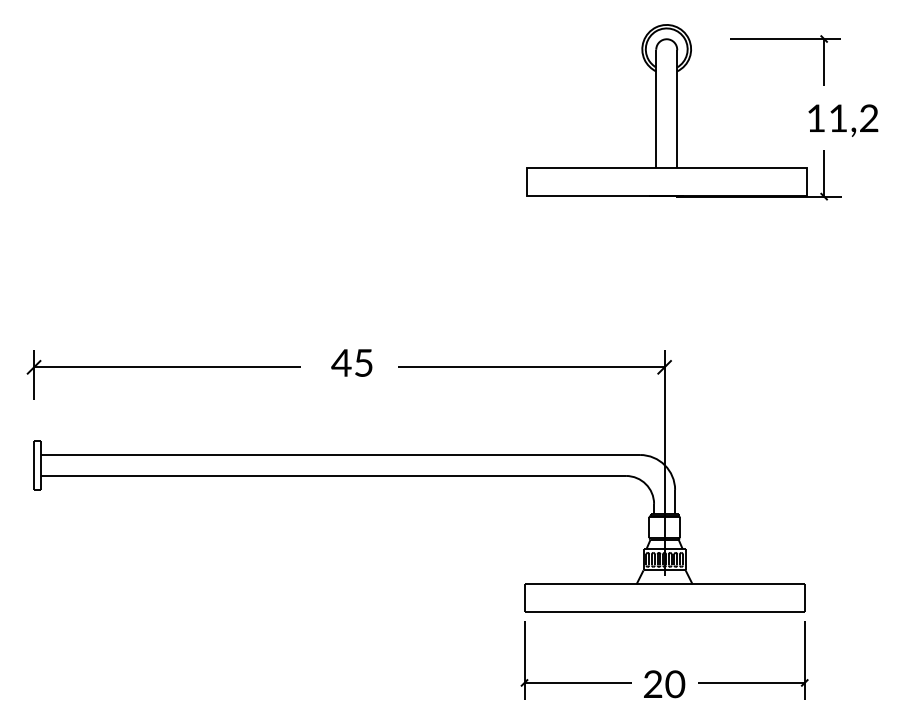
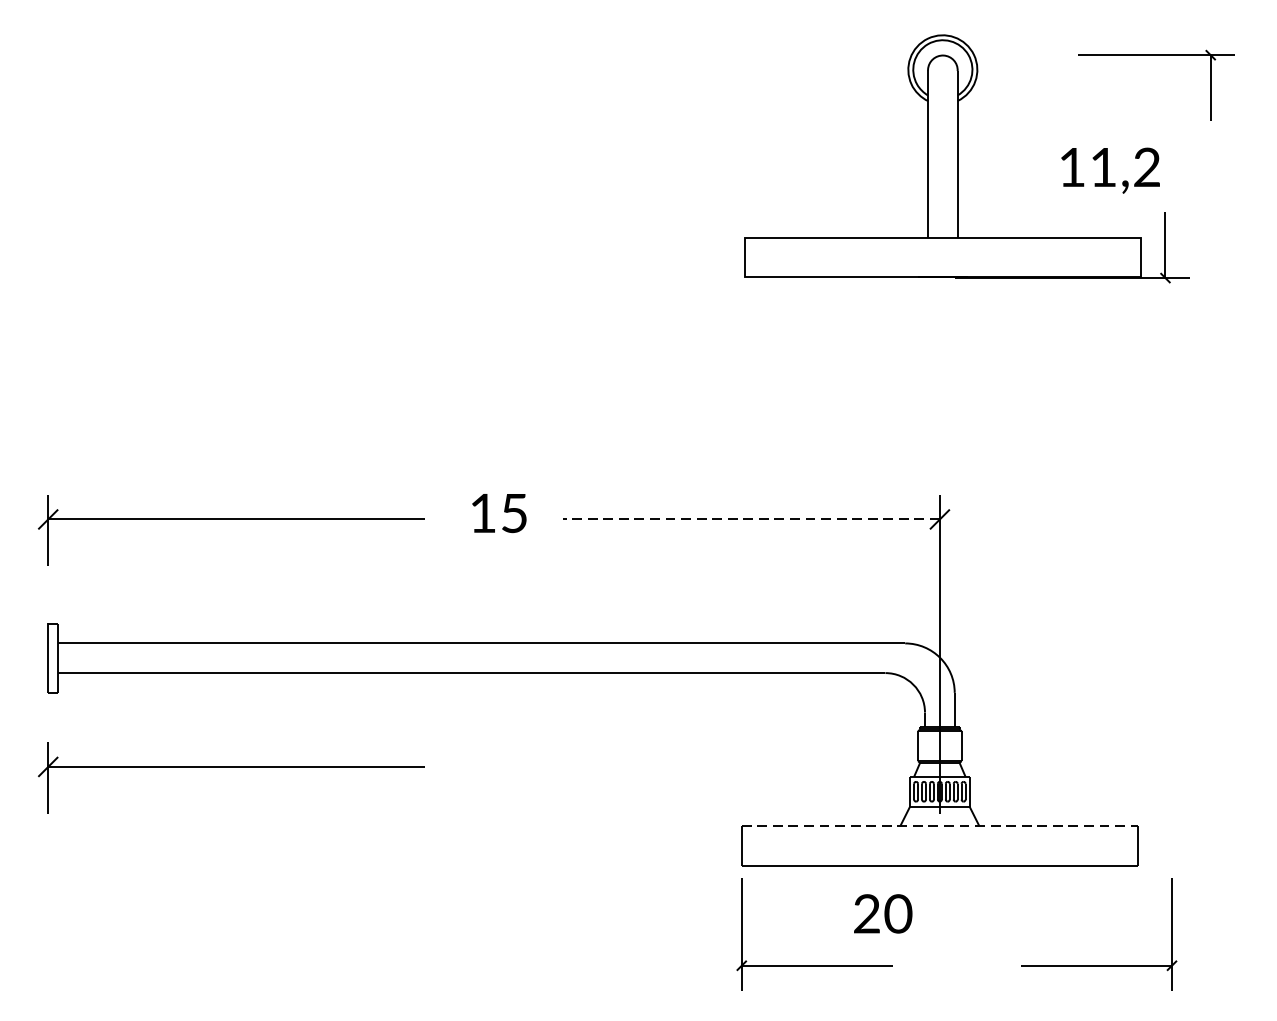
part: (785, 39) -> (1156, 55), moved
text: (843, 120) -> (1110, 170), moved
text: (341, 362) -> (482, 512), 45 -> 15
line: (530, 367) -> (750, 519), solid -> dashed
part: (163, 542) -> (231, 767), added
line: (665, 584) -> (941, 826), solid -> dashed
part: (753, 682) -> (1099, 965), moved
text: (664, 684) -> (883, 914), moved

